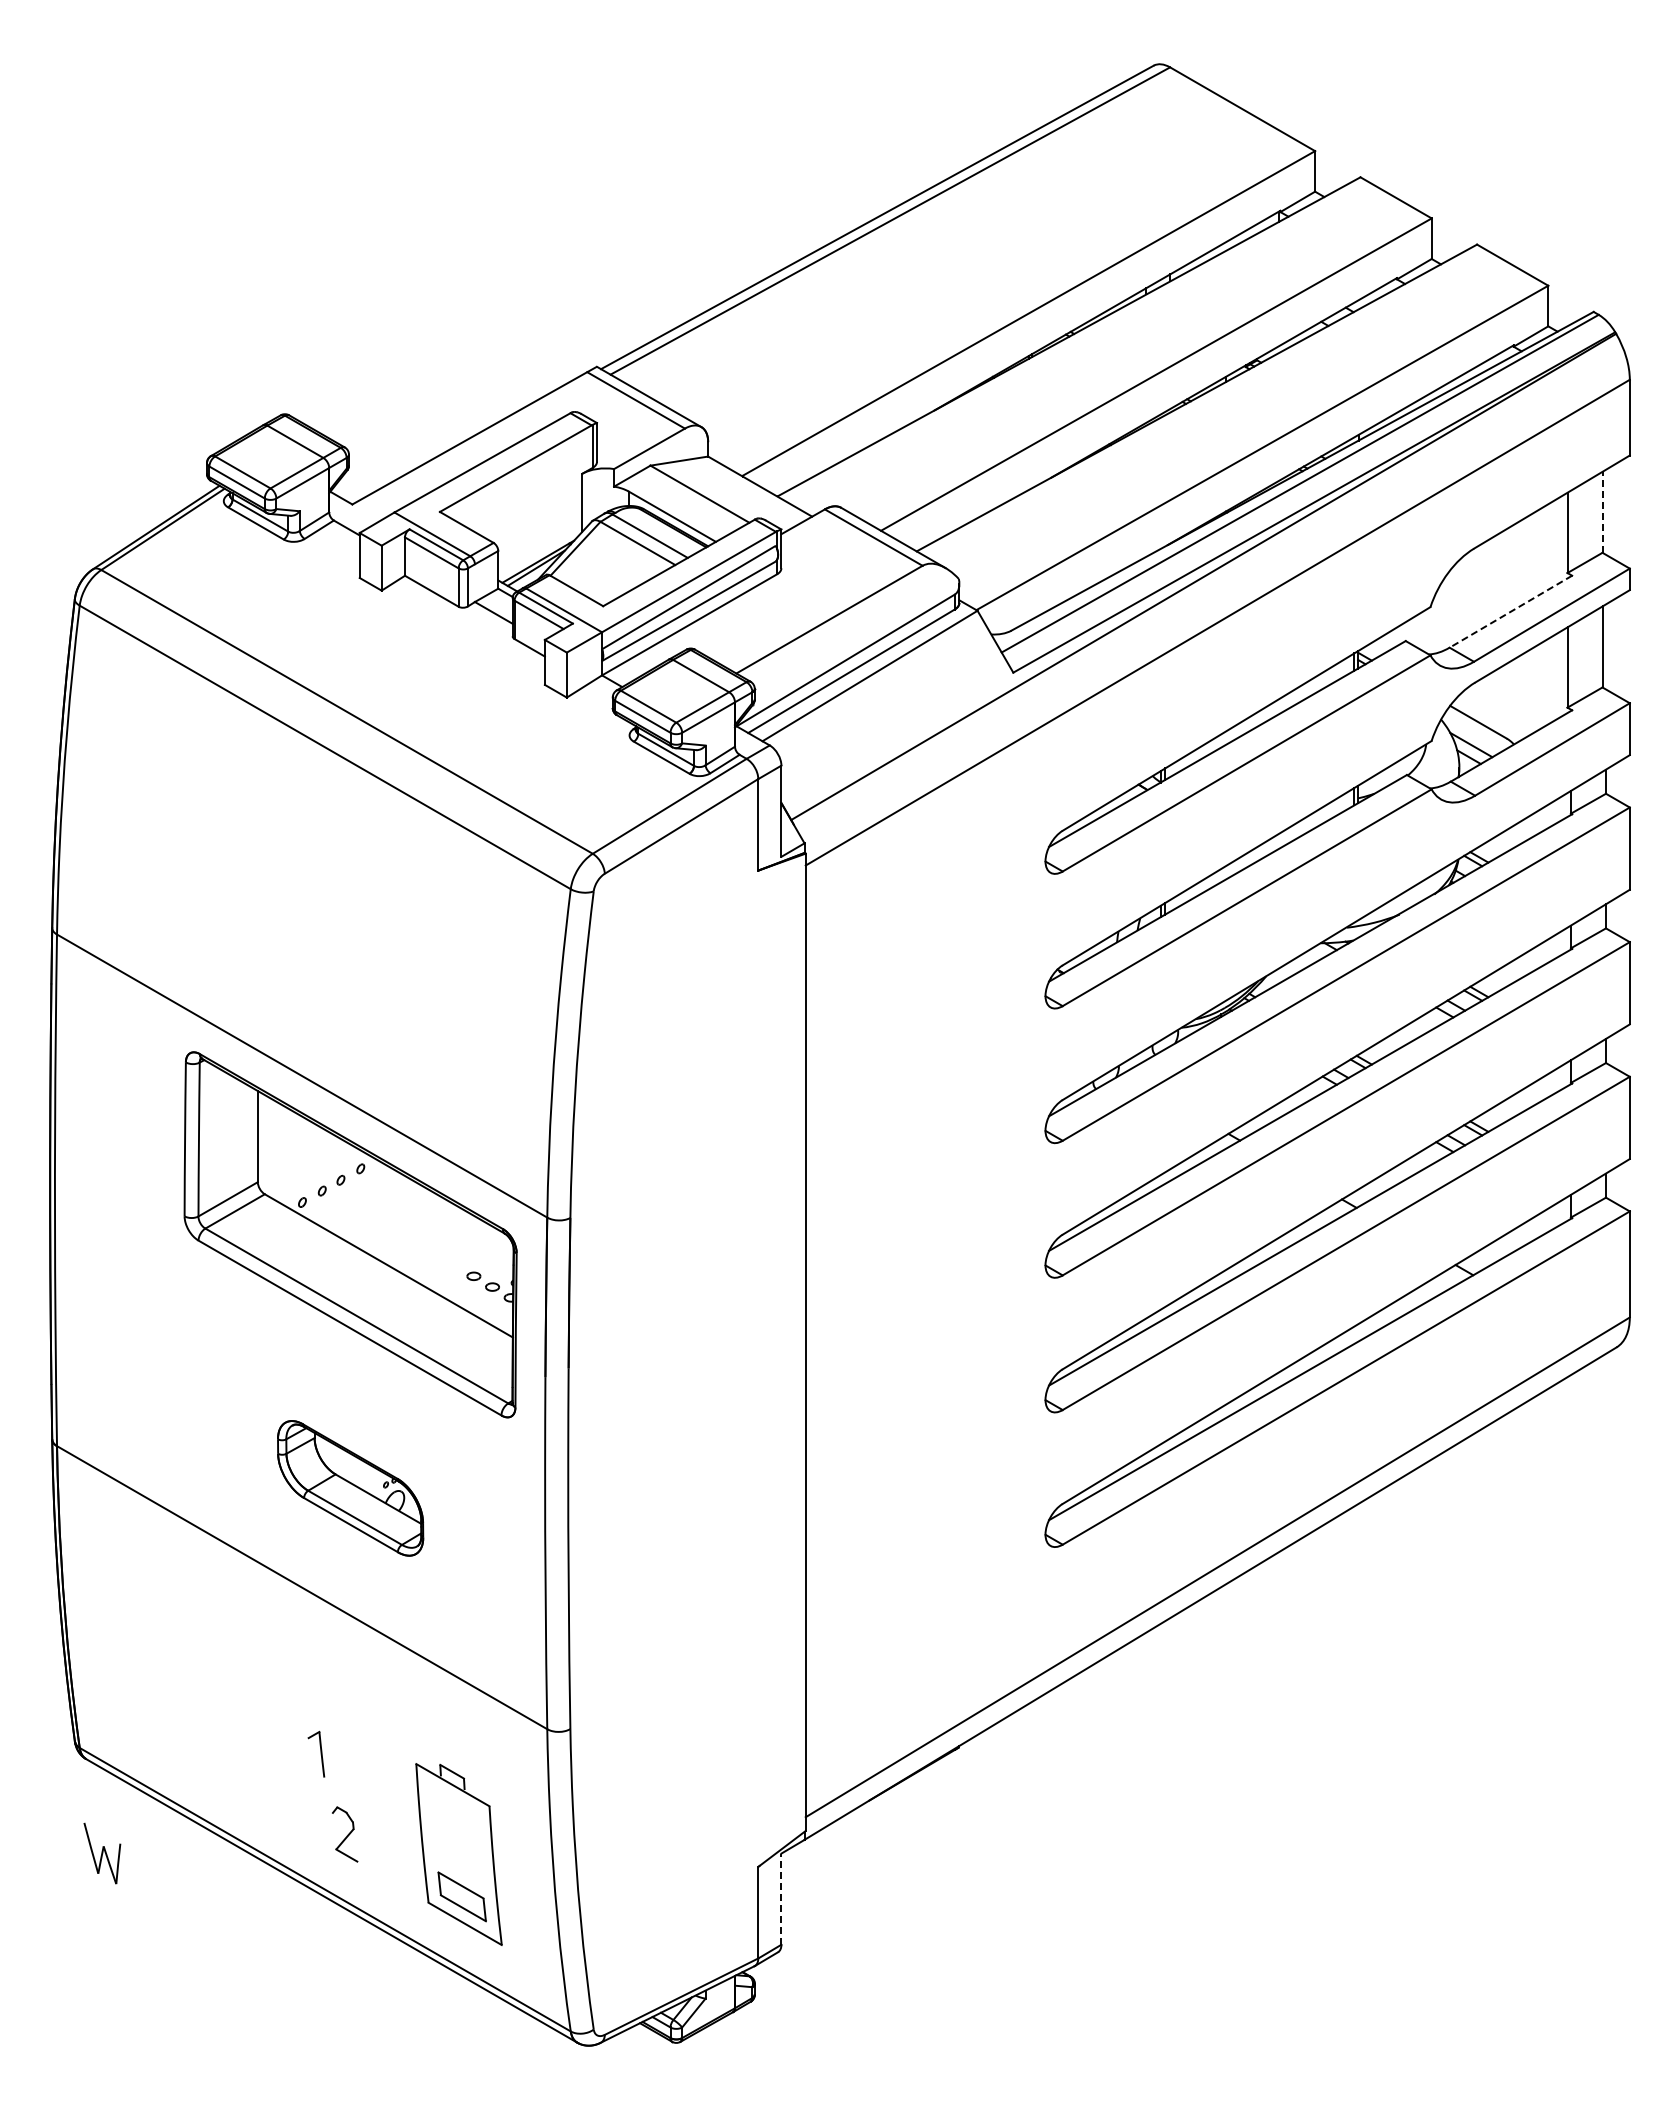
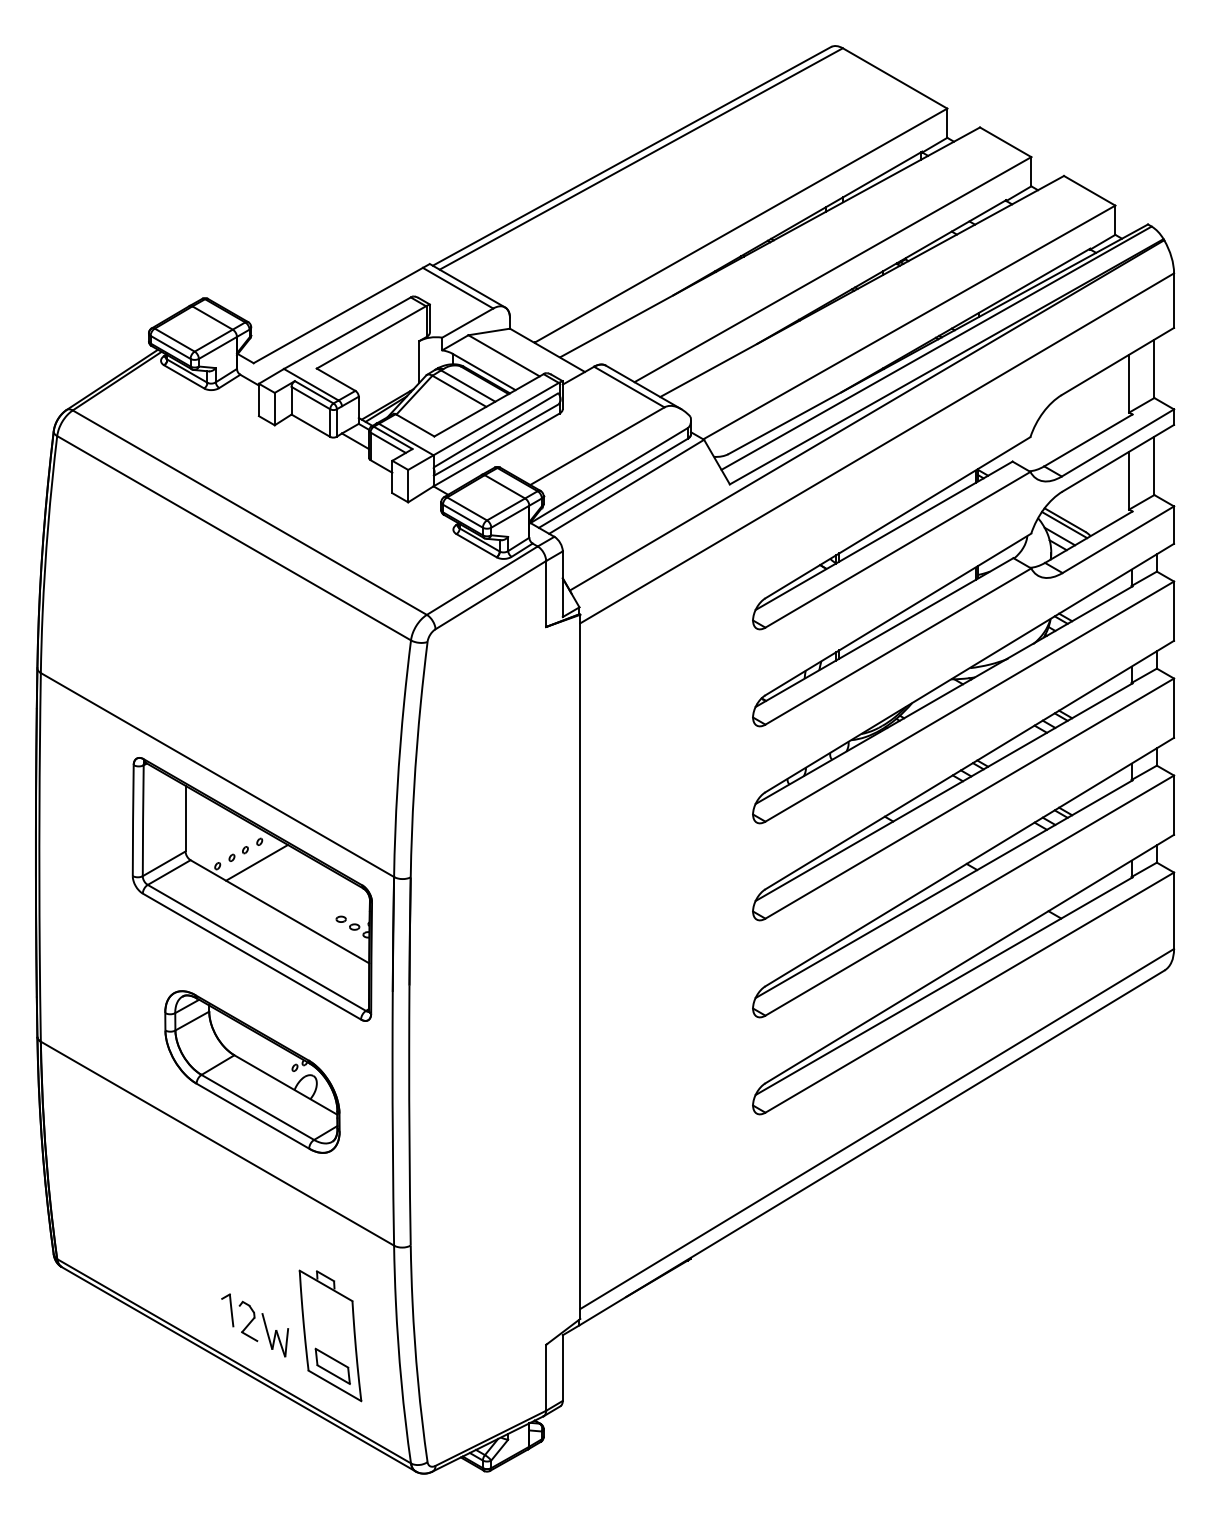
line: (1602, 511) -> (1154, 368), dashed -> solid
line: (1510, 611) -> (1088, 440), dashed -> solid
line: (1477, 728) -> (1064, 524), added
line: (357, 1197) -> (257, 862), added
part: (350, 1488) -> (252, 1072), size x1.67
part: (316, 1753) -> (227, 1309), moved
part: (102, 1853) -> (275, 1335), moved
line: (781, 1899) -> (562, 1368), dashed -> solid

